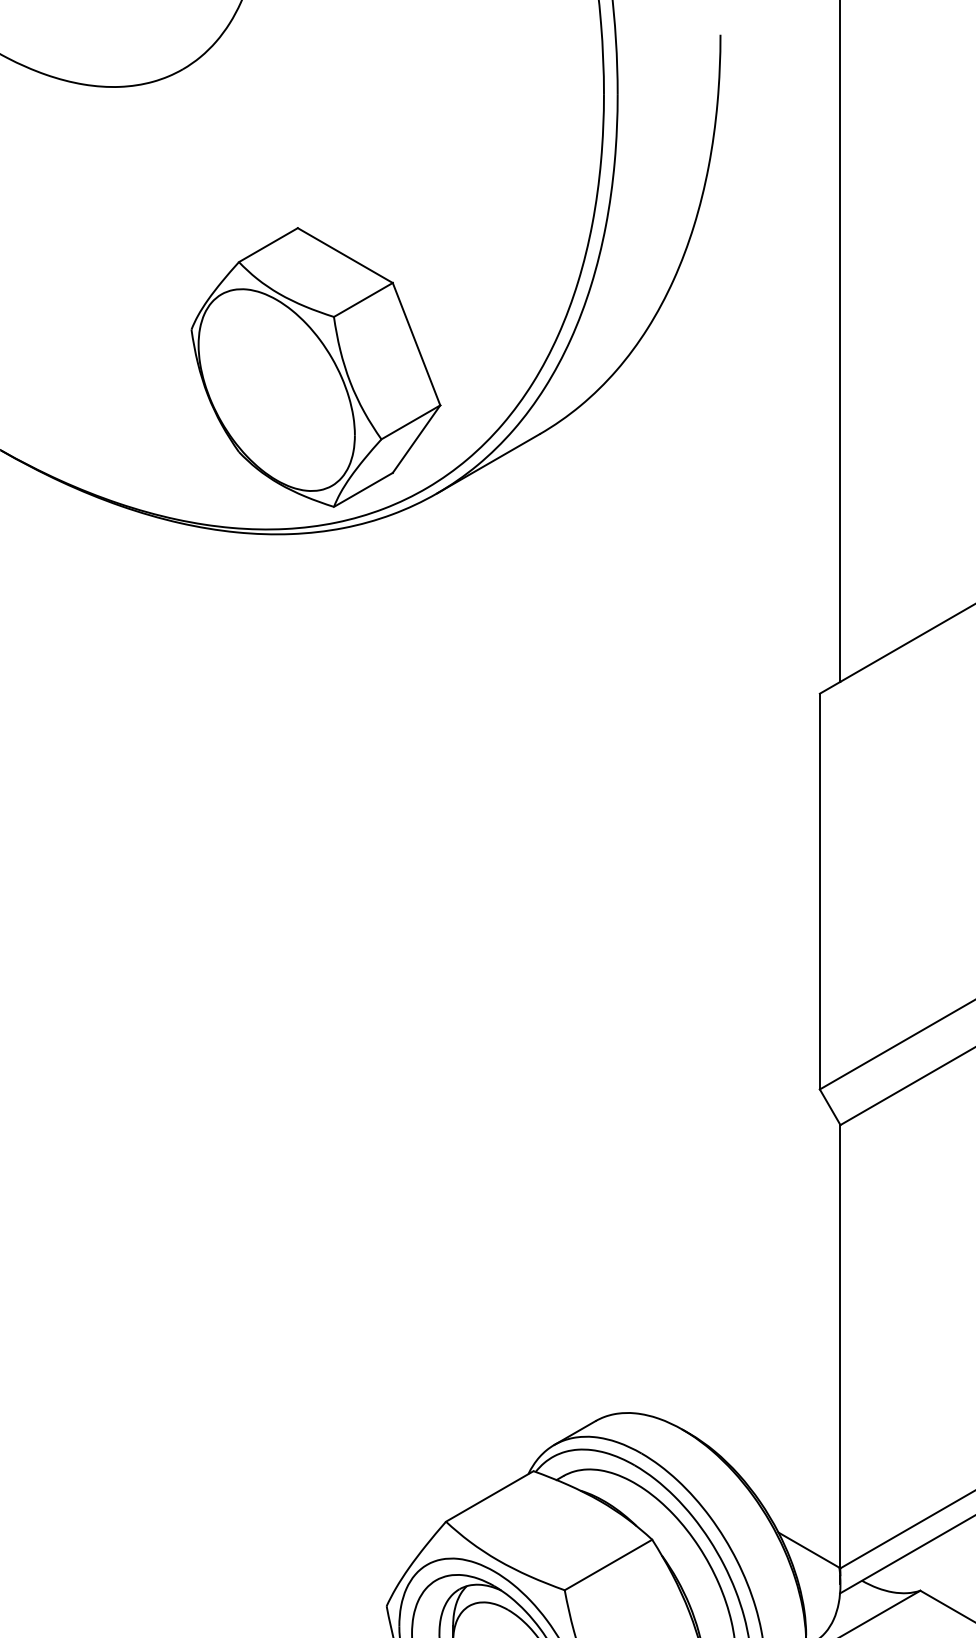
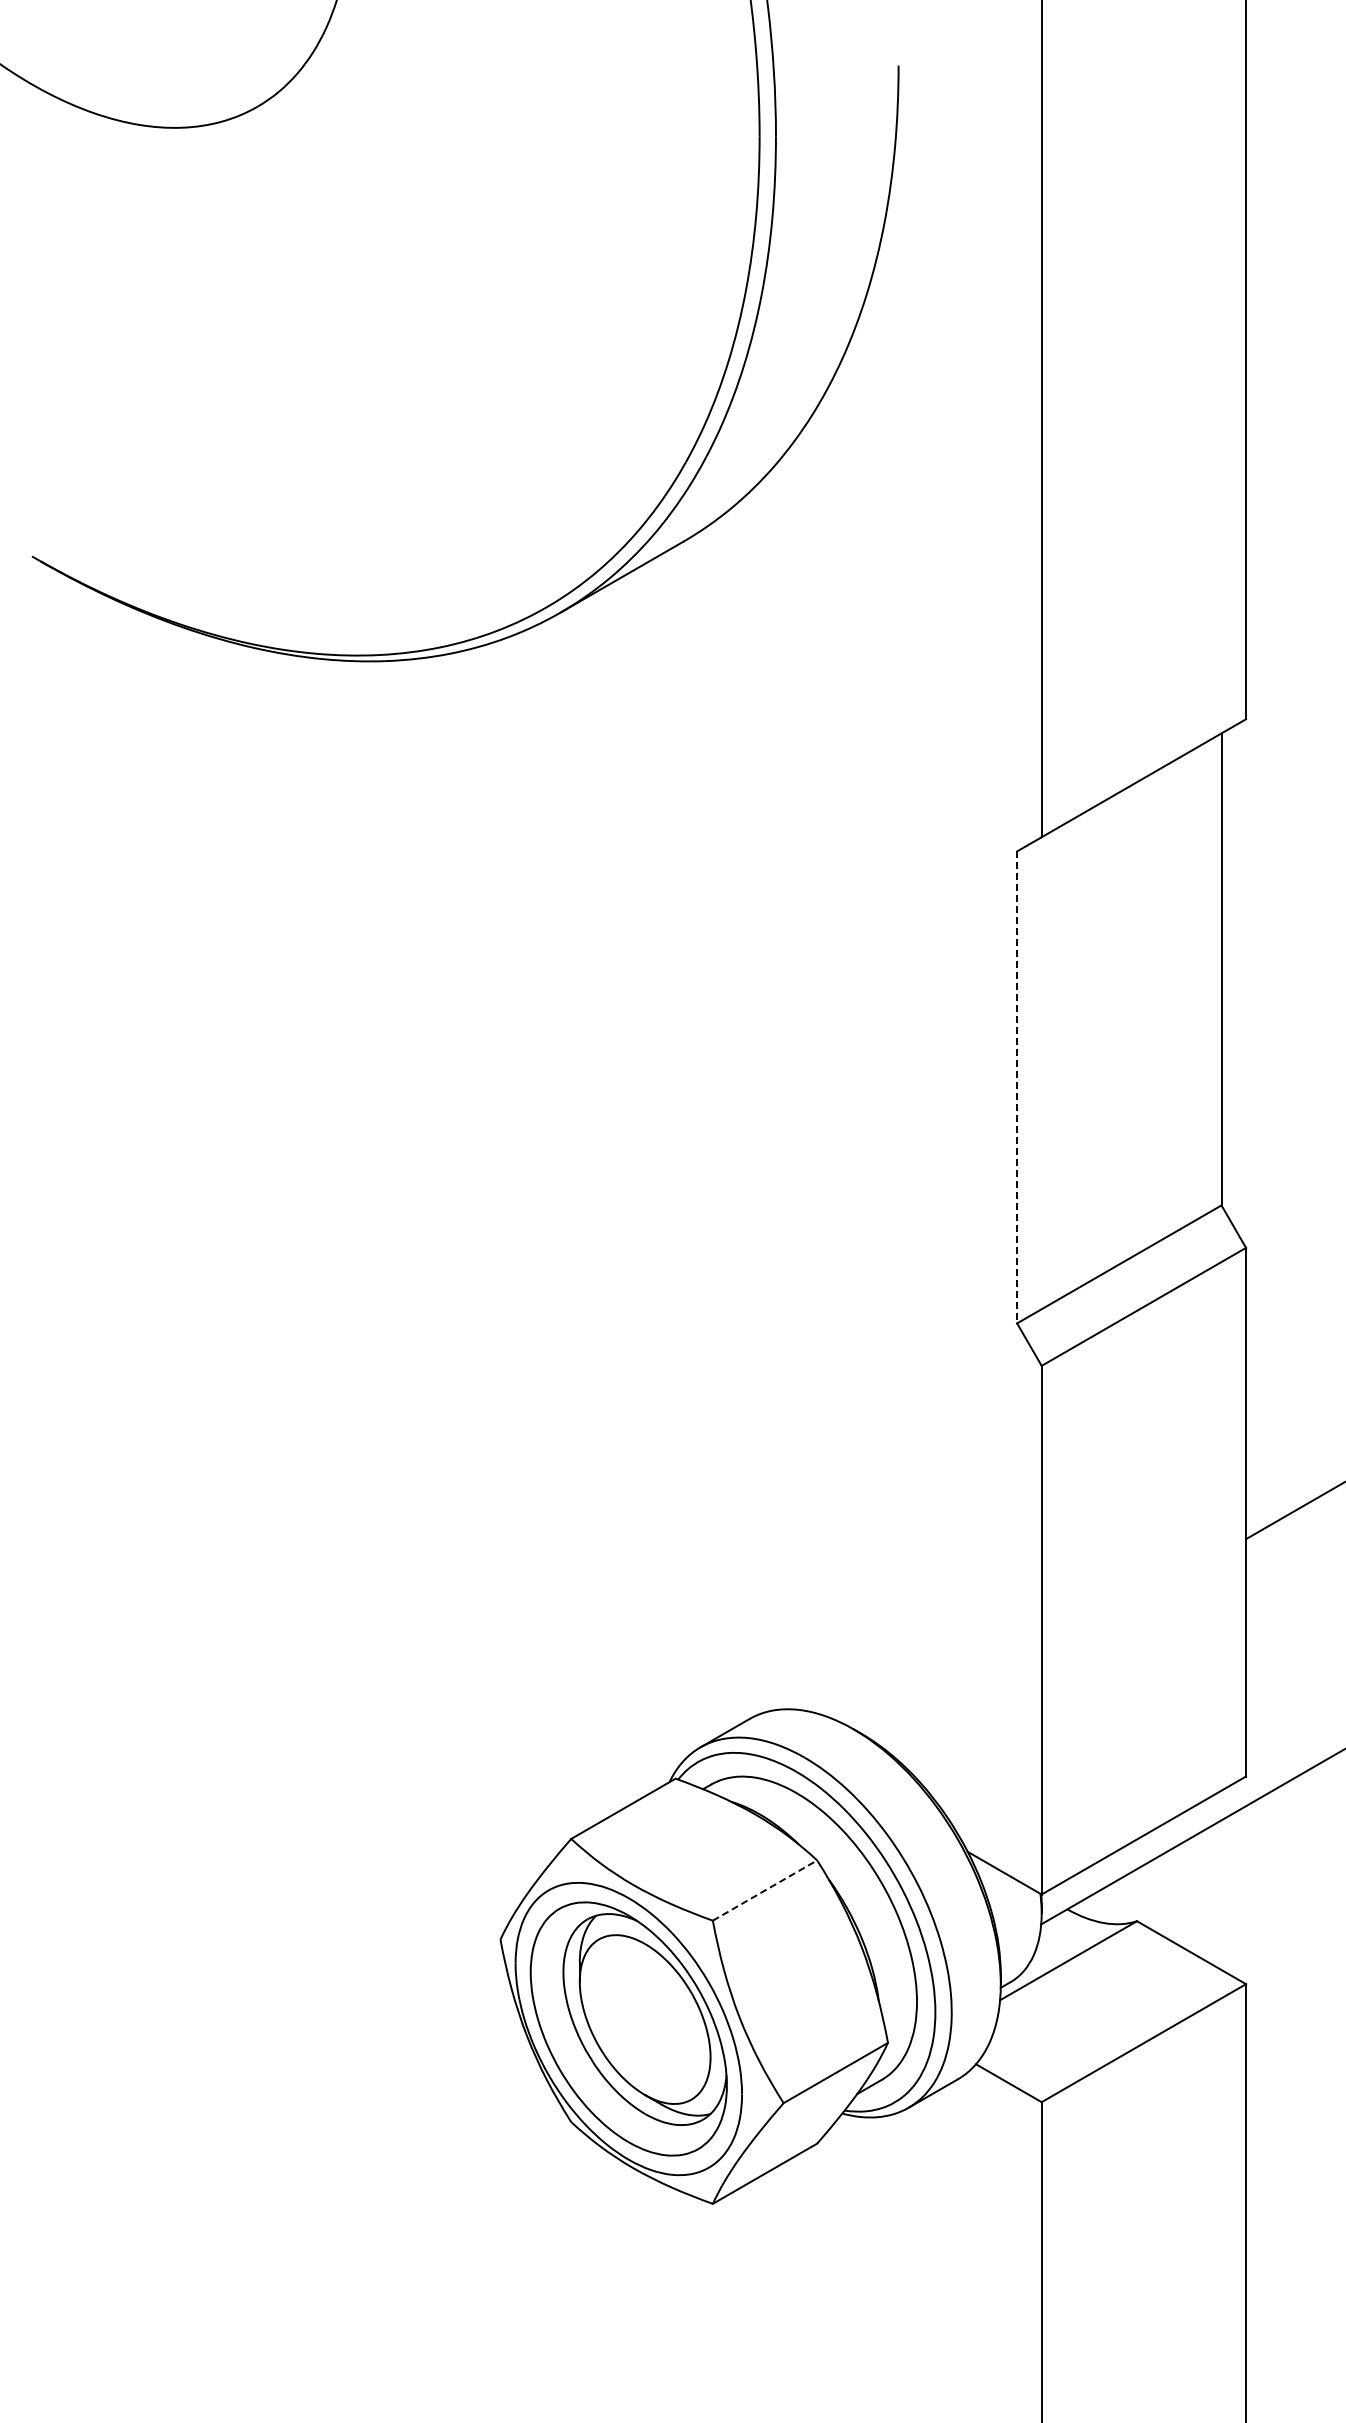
part: (316, 367) -> (416, 462), removed
line: (820, 891) -> (1017, 1087), solid -> dashed
line: (608, 1564) -> (765, 1890), solid -> dashed

